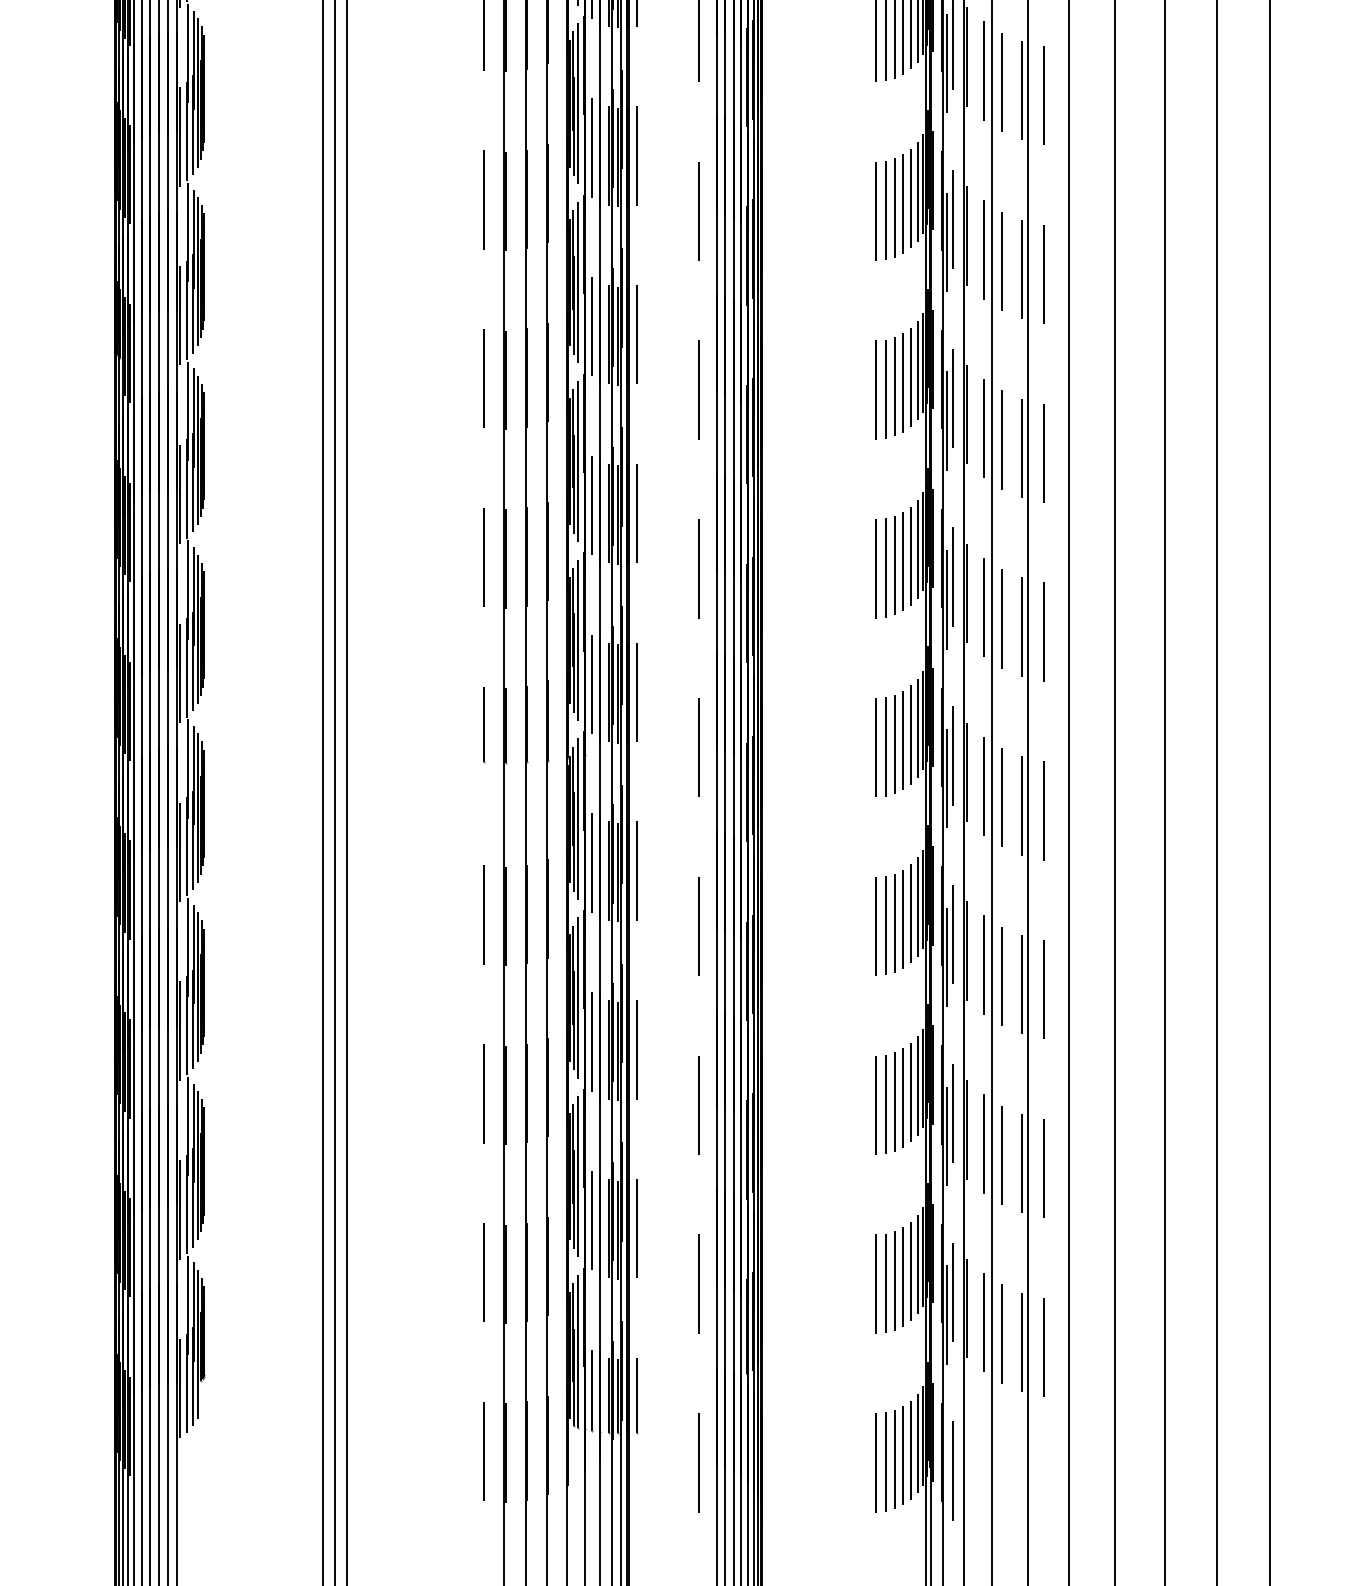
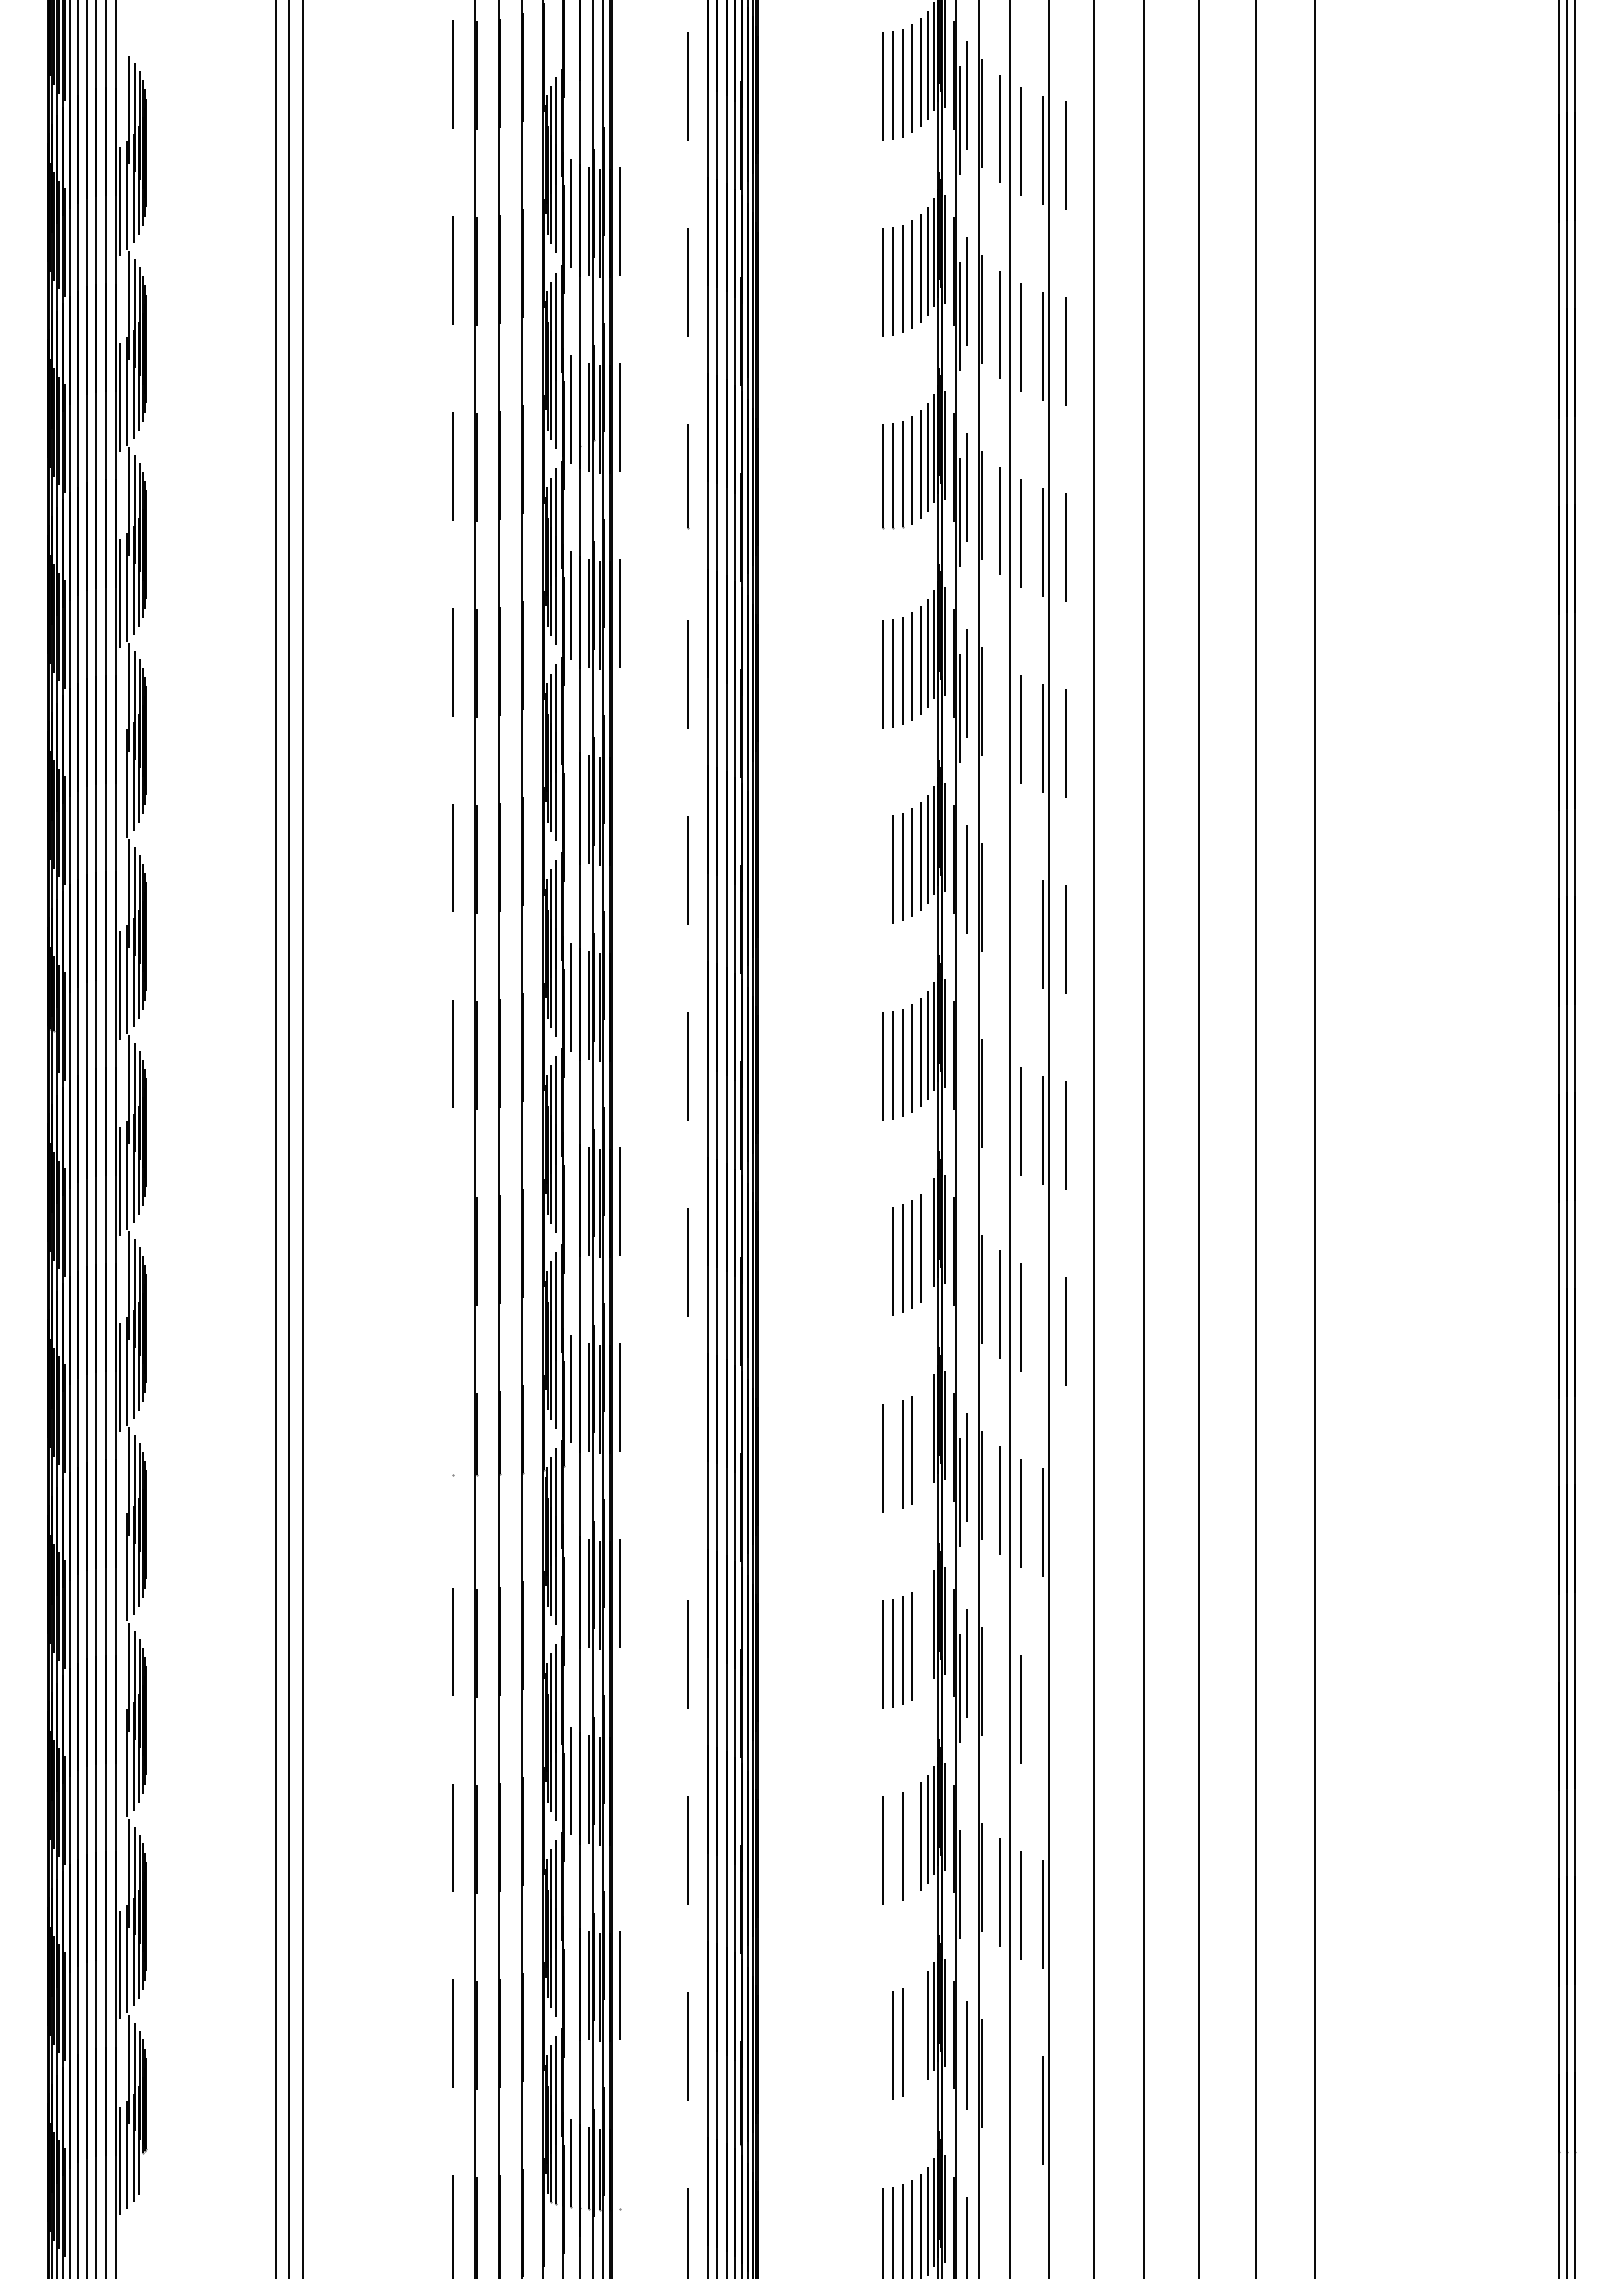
line: (982, 70) -> (999, 716), removed
line: (179, 136) -> (119, 788), removed
line: (591, 147) -> (570, 800), removed
line: (637, 155) -> (620, 809), removed
line: (876, 211) -> (882, 870), removed
line: (946, 242) -> (959, 904), removed
line: (983, 249) -> (1000, 912), removed
line: (1002, 261) -> (1020, 925), removed
line: (637, 334) -> (620, 1005), removed
line: (952, 398) -> (966, 1075), removed
line: (946, 421) -> (959, 1100), removed
line: (983, 428) -> (1000, 1108), removed
line: (591, 505) -> (570, 1192), removed
line: (918, 548) -> (928, 1240), removed
line: (483, 557) -> (452, 1249), removed
line: (876, 568) -> (882, 1262), removed
line: (952, 577) -> (966, 1271), removed
line: (946, 599) -> (959, 1296), removed
line: (1022, 626) -> (1042, 1325), removed
line: (484, 723) -> (453, 1432), removed
line: (918, 727) -> (928, 1436), removed
line: (910, 734) -> (920, 1444), removed
line: (885, 746) -> (892, 1457), removed
line: (699, 747) -> (688, 1458), removed
line: (1043, 810) -> (1066, 1527), removed
line: (179, 851) -> (119, 1572), removed
line: (591, 862) -> (570, 1584), removed
line: (918, 906) -> (928, 1632), removed
line: (910, 913) -> (920, 1640), removed
line: (983, 964) -> (1000, 1696), removed
line: (1022, 984) -> (1042, 1717), removed
line: (1043, 989) -> (1065, 1723), removed
line: (179, 1030) -> (119, 1768), removed
line: (637, 1049) -> (620, 1789), removed
line: (903, 1098) -> (912, 1842), removed
line: (885, 1104) -> (892, 1849), removed
line: (952, 1112) -> (966, 1858), removed
line: (1043, 1168) -> (1066, 1919), removed
line: (591, 1220) -> (570, 1976), removed
line: (910, 1271) -> (920, 2032), removed
line: (903, 1276) -> (912, 2038), removed
line: (876, 1284) -> (882, 2046), removed
line: (946, 1314) -> (959, 2079), removed
line: (983, 1322) -> (1000, 2088), removed
line: (1002, 1334) -> (1020, 2101), removed
line: (1043, 1347) -> (1066, 2115), removed
line: (637, 1395) -> (620, 2168), removed

